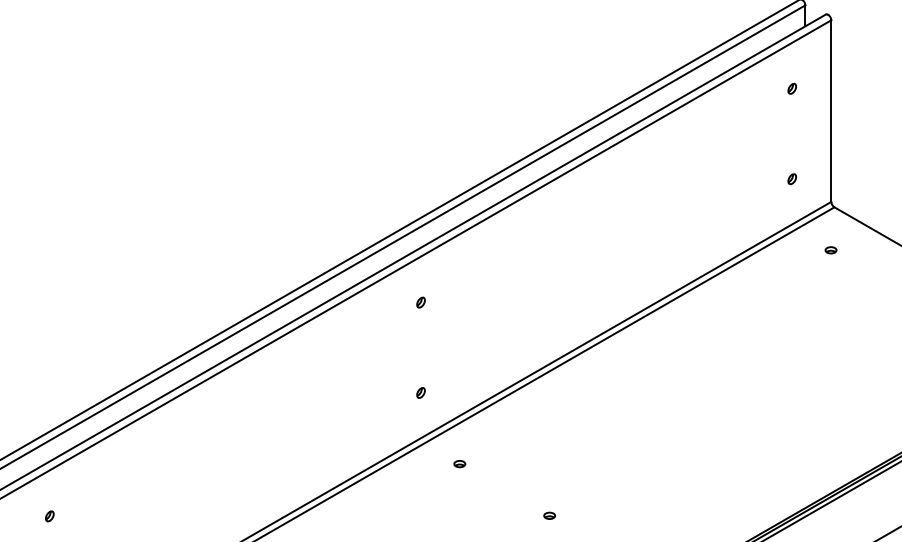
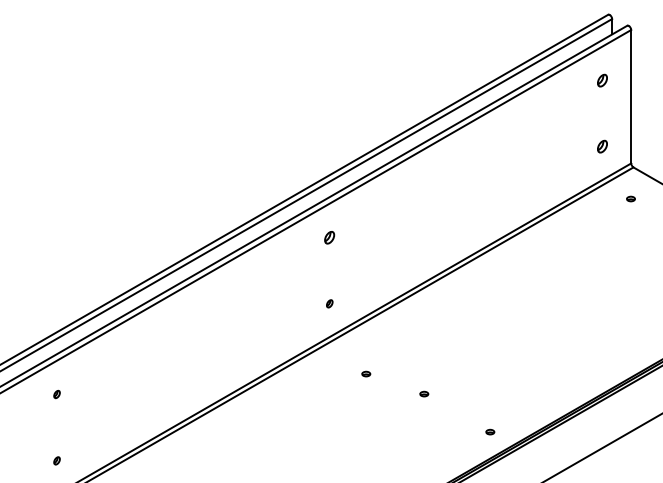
part: (792, 87) -> (602, 79), size x1.6
part: (792, 178) -> (602, 146), size x1.6
part: (420, 301) -> (329, 236), size x1.6
part: (460, 463) -> (366, 373), moved

